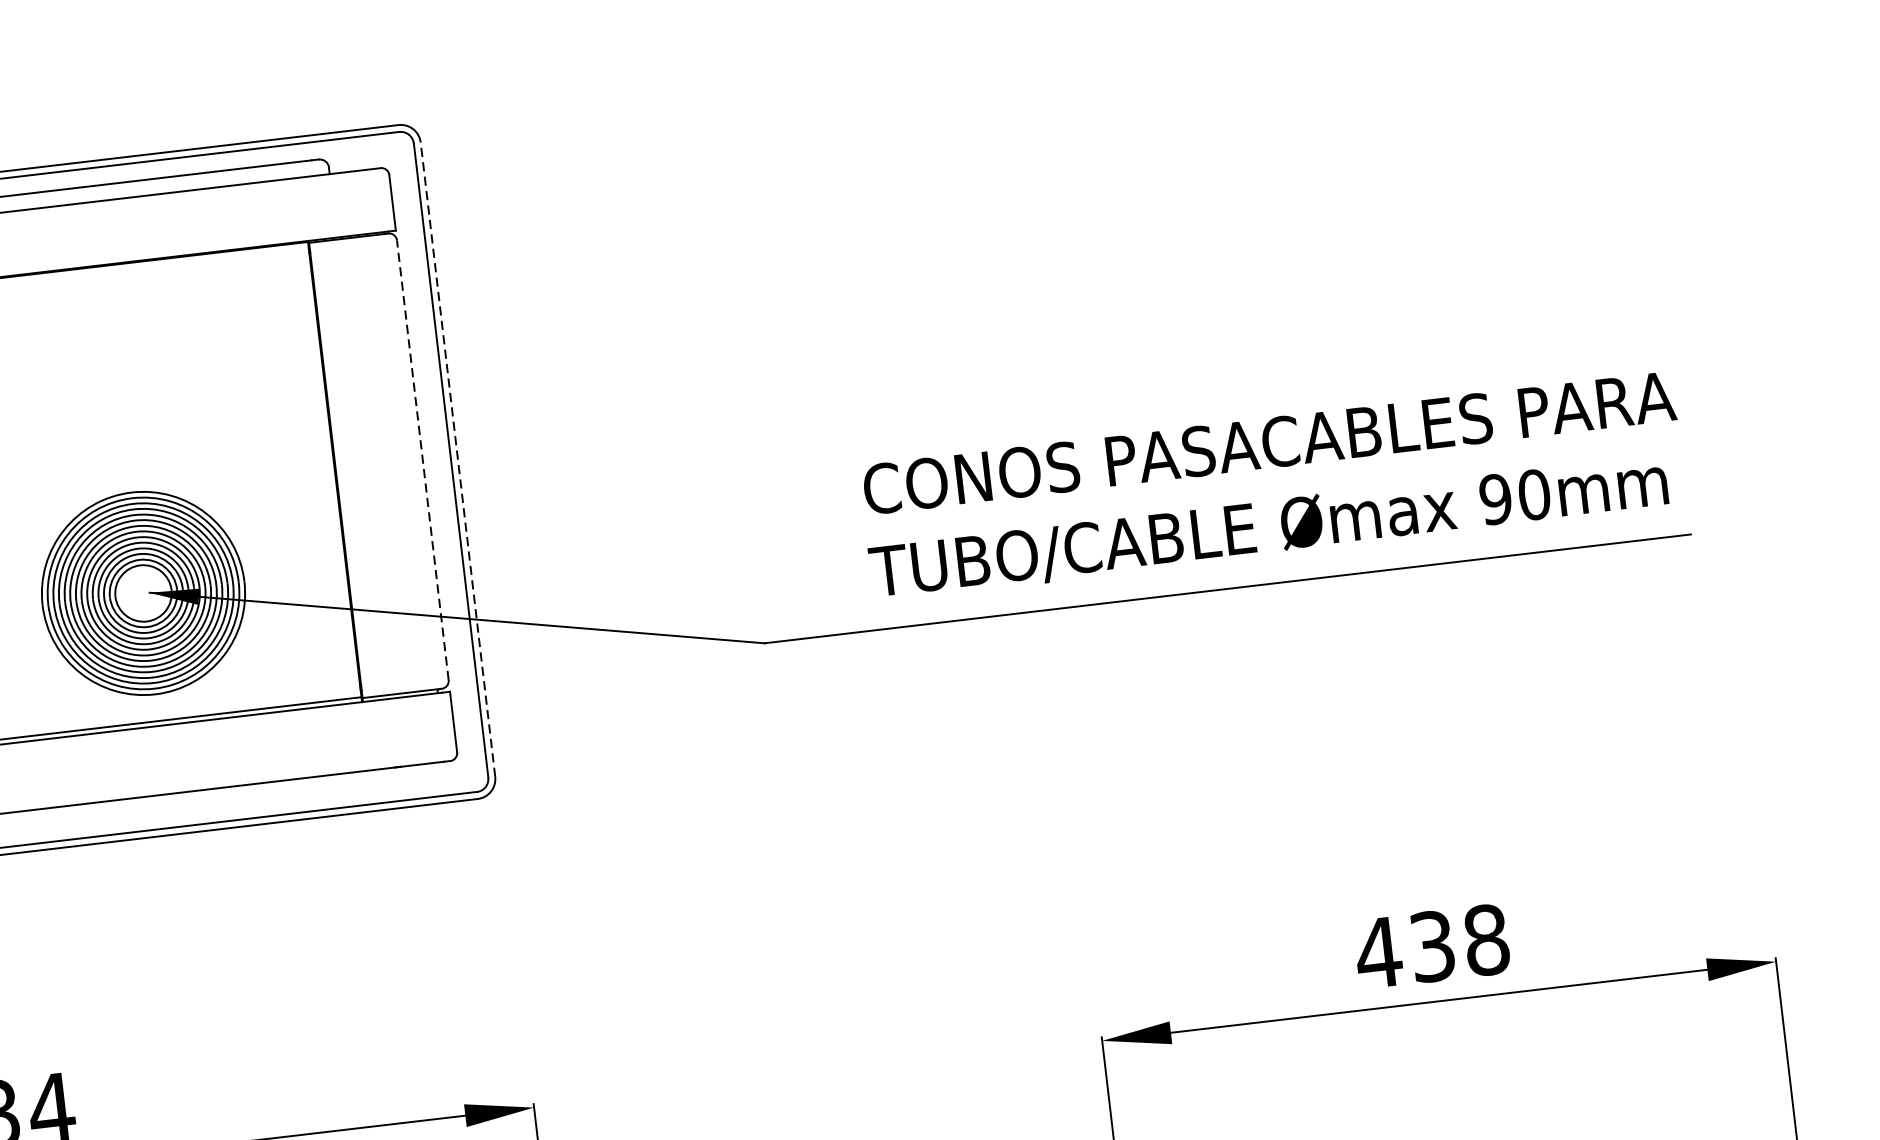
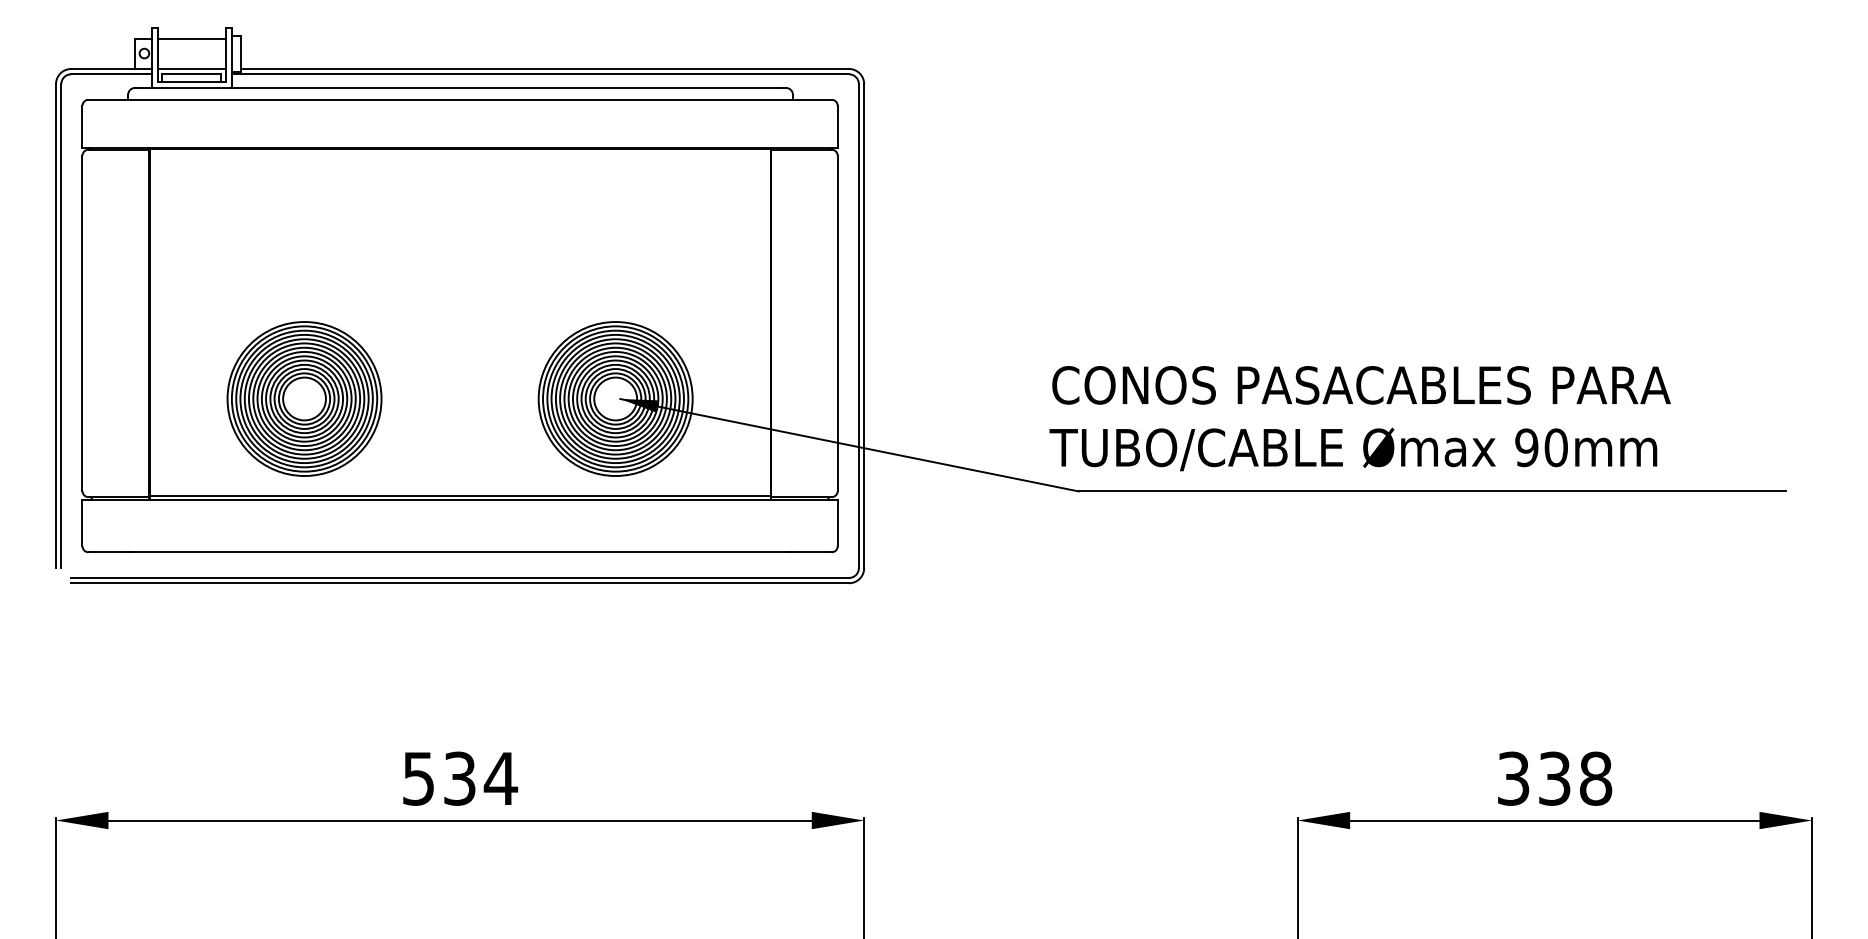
line: (422, 460) -> (837, 323), dashed -> solid
line: (458, 460) -> (864, 326), dashed -> solid
text: (1272, 486) -> (1359, 418), moved
text: (1378, 952) -> (1513, 778), 438 -> 338

